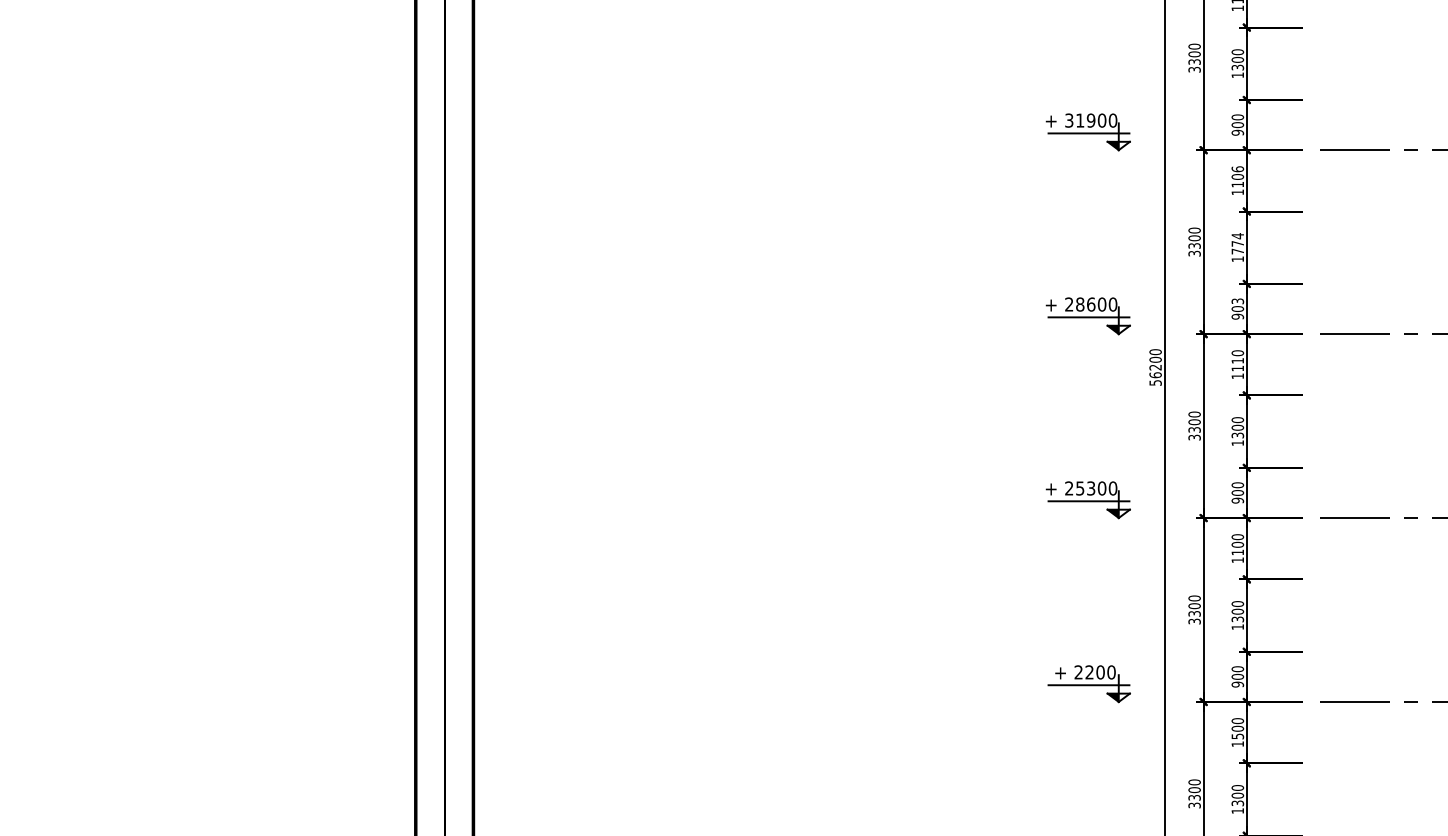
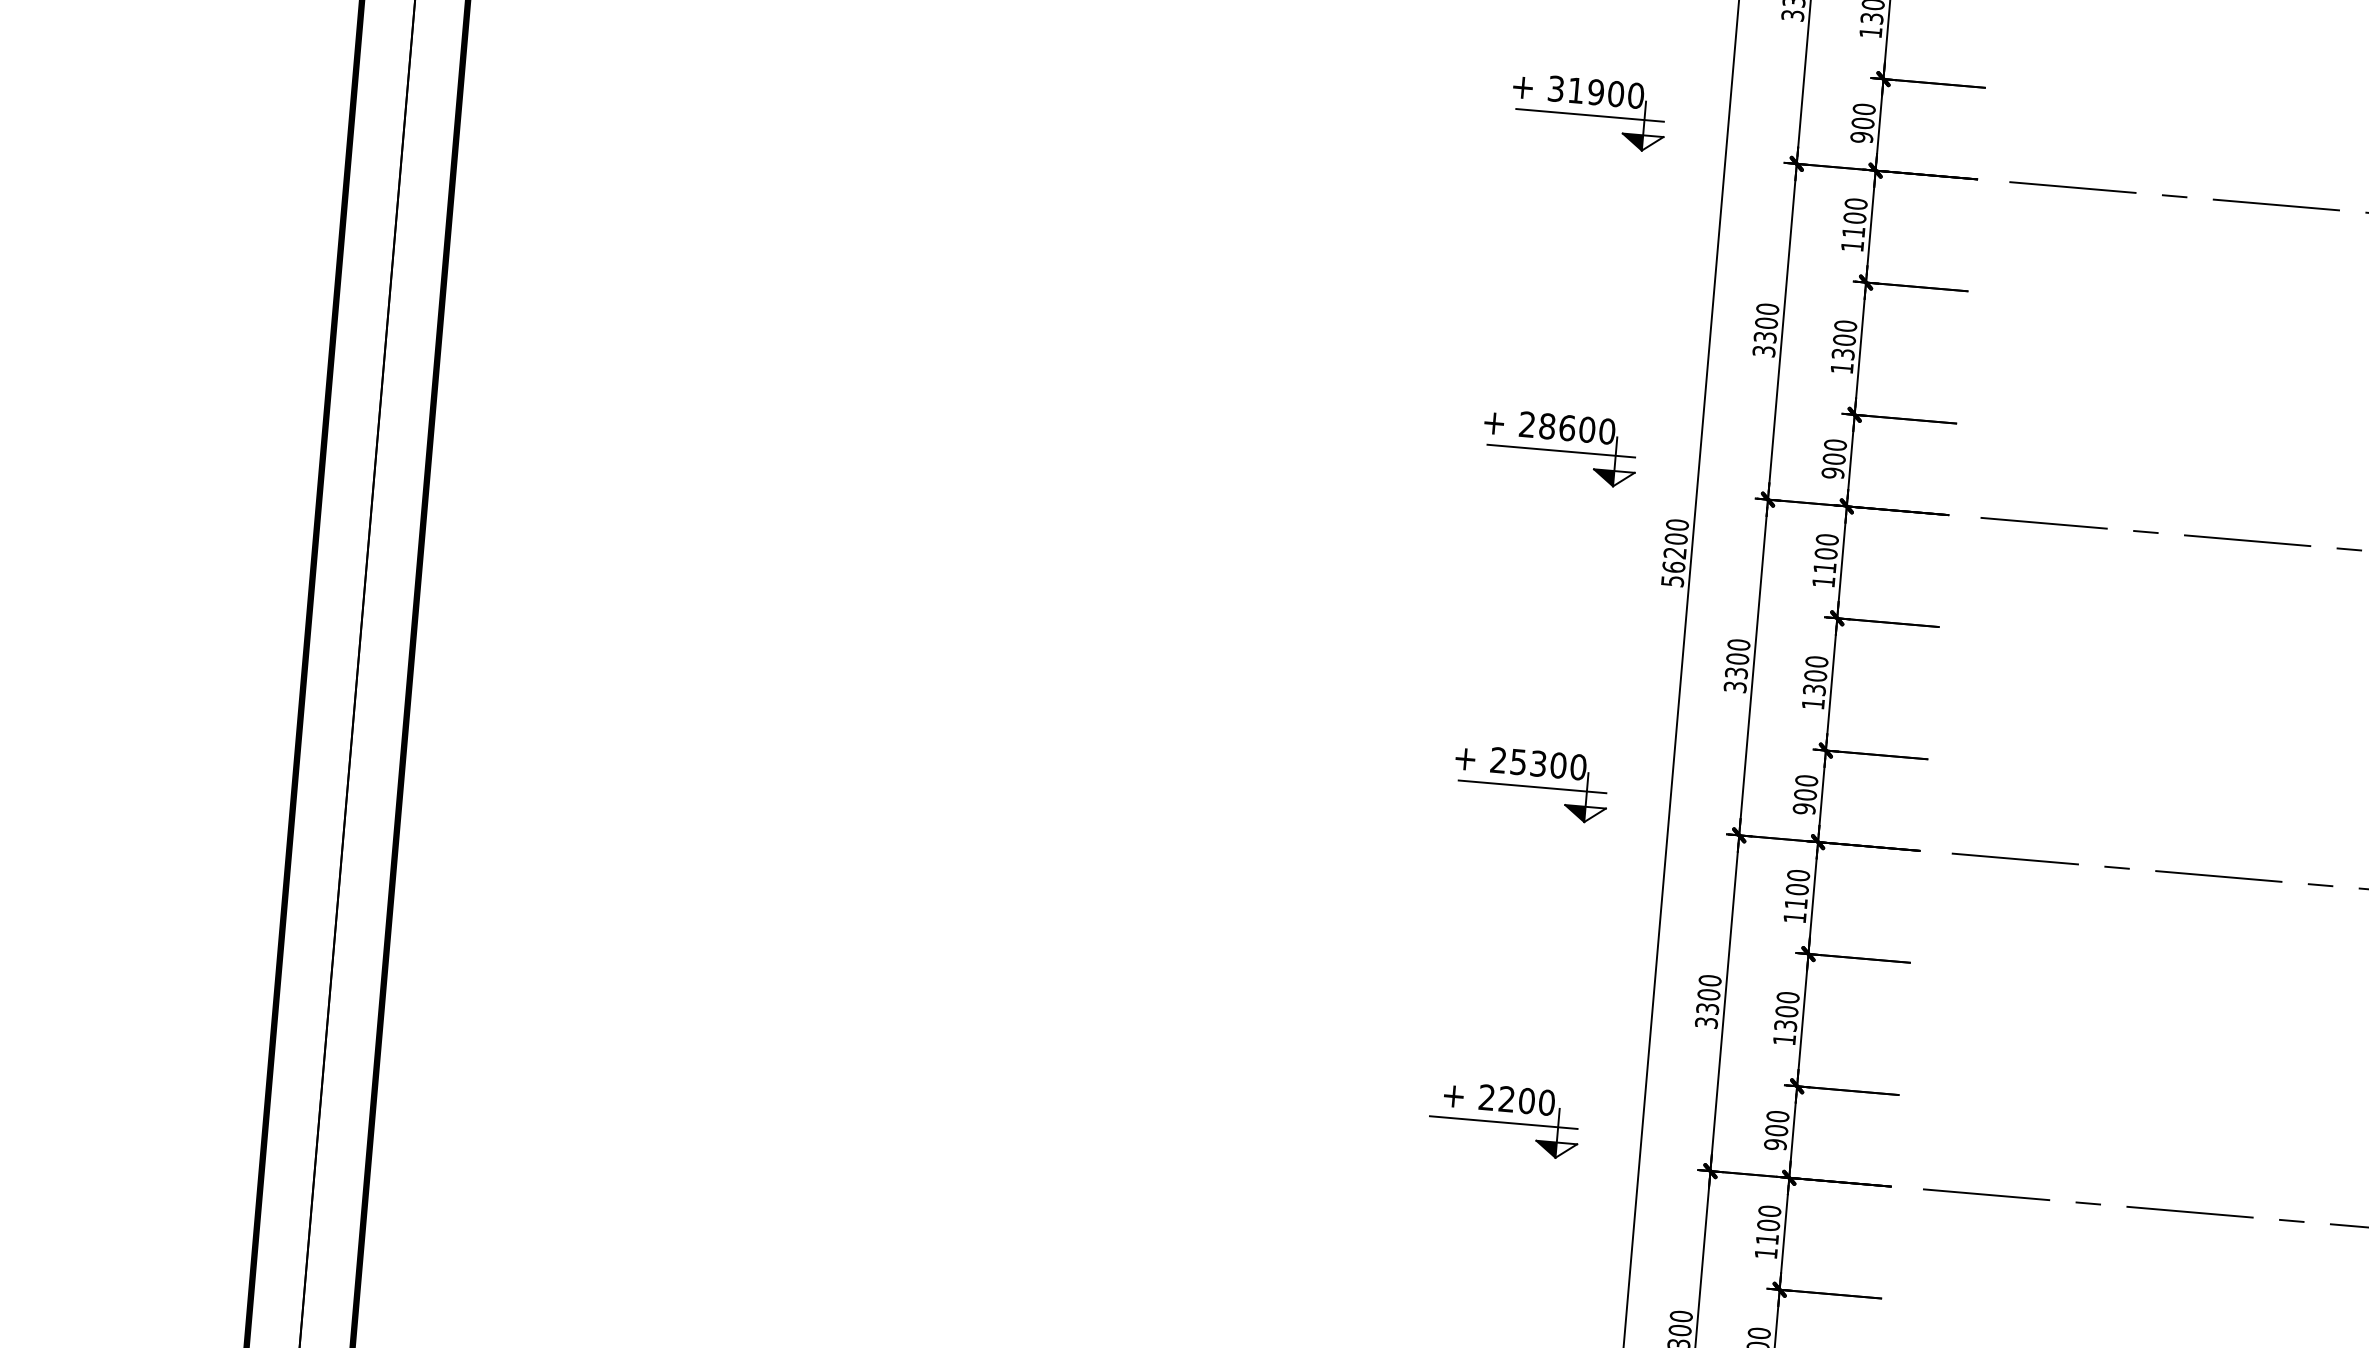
text: (1237, 169) -> (1855, 204), 1106 -> 1100
text: (1237, 243) -> (1843, 339), 1774 -> 1300
text: (1237, 301) -> (1834, 445), 903 -> 900
text: (1237, 360) -> (1825, 553), 1110 -> 1100
text: (1237, 736) -> (1766, 1239), 1500 -> 1100

